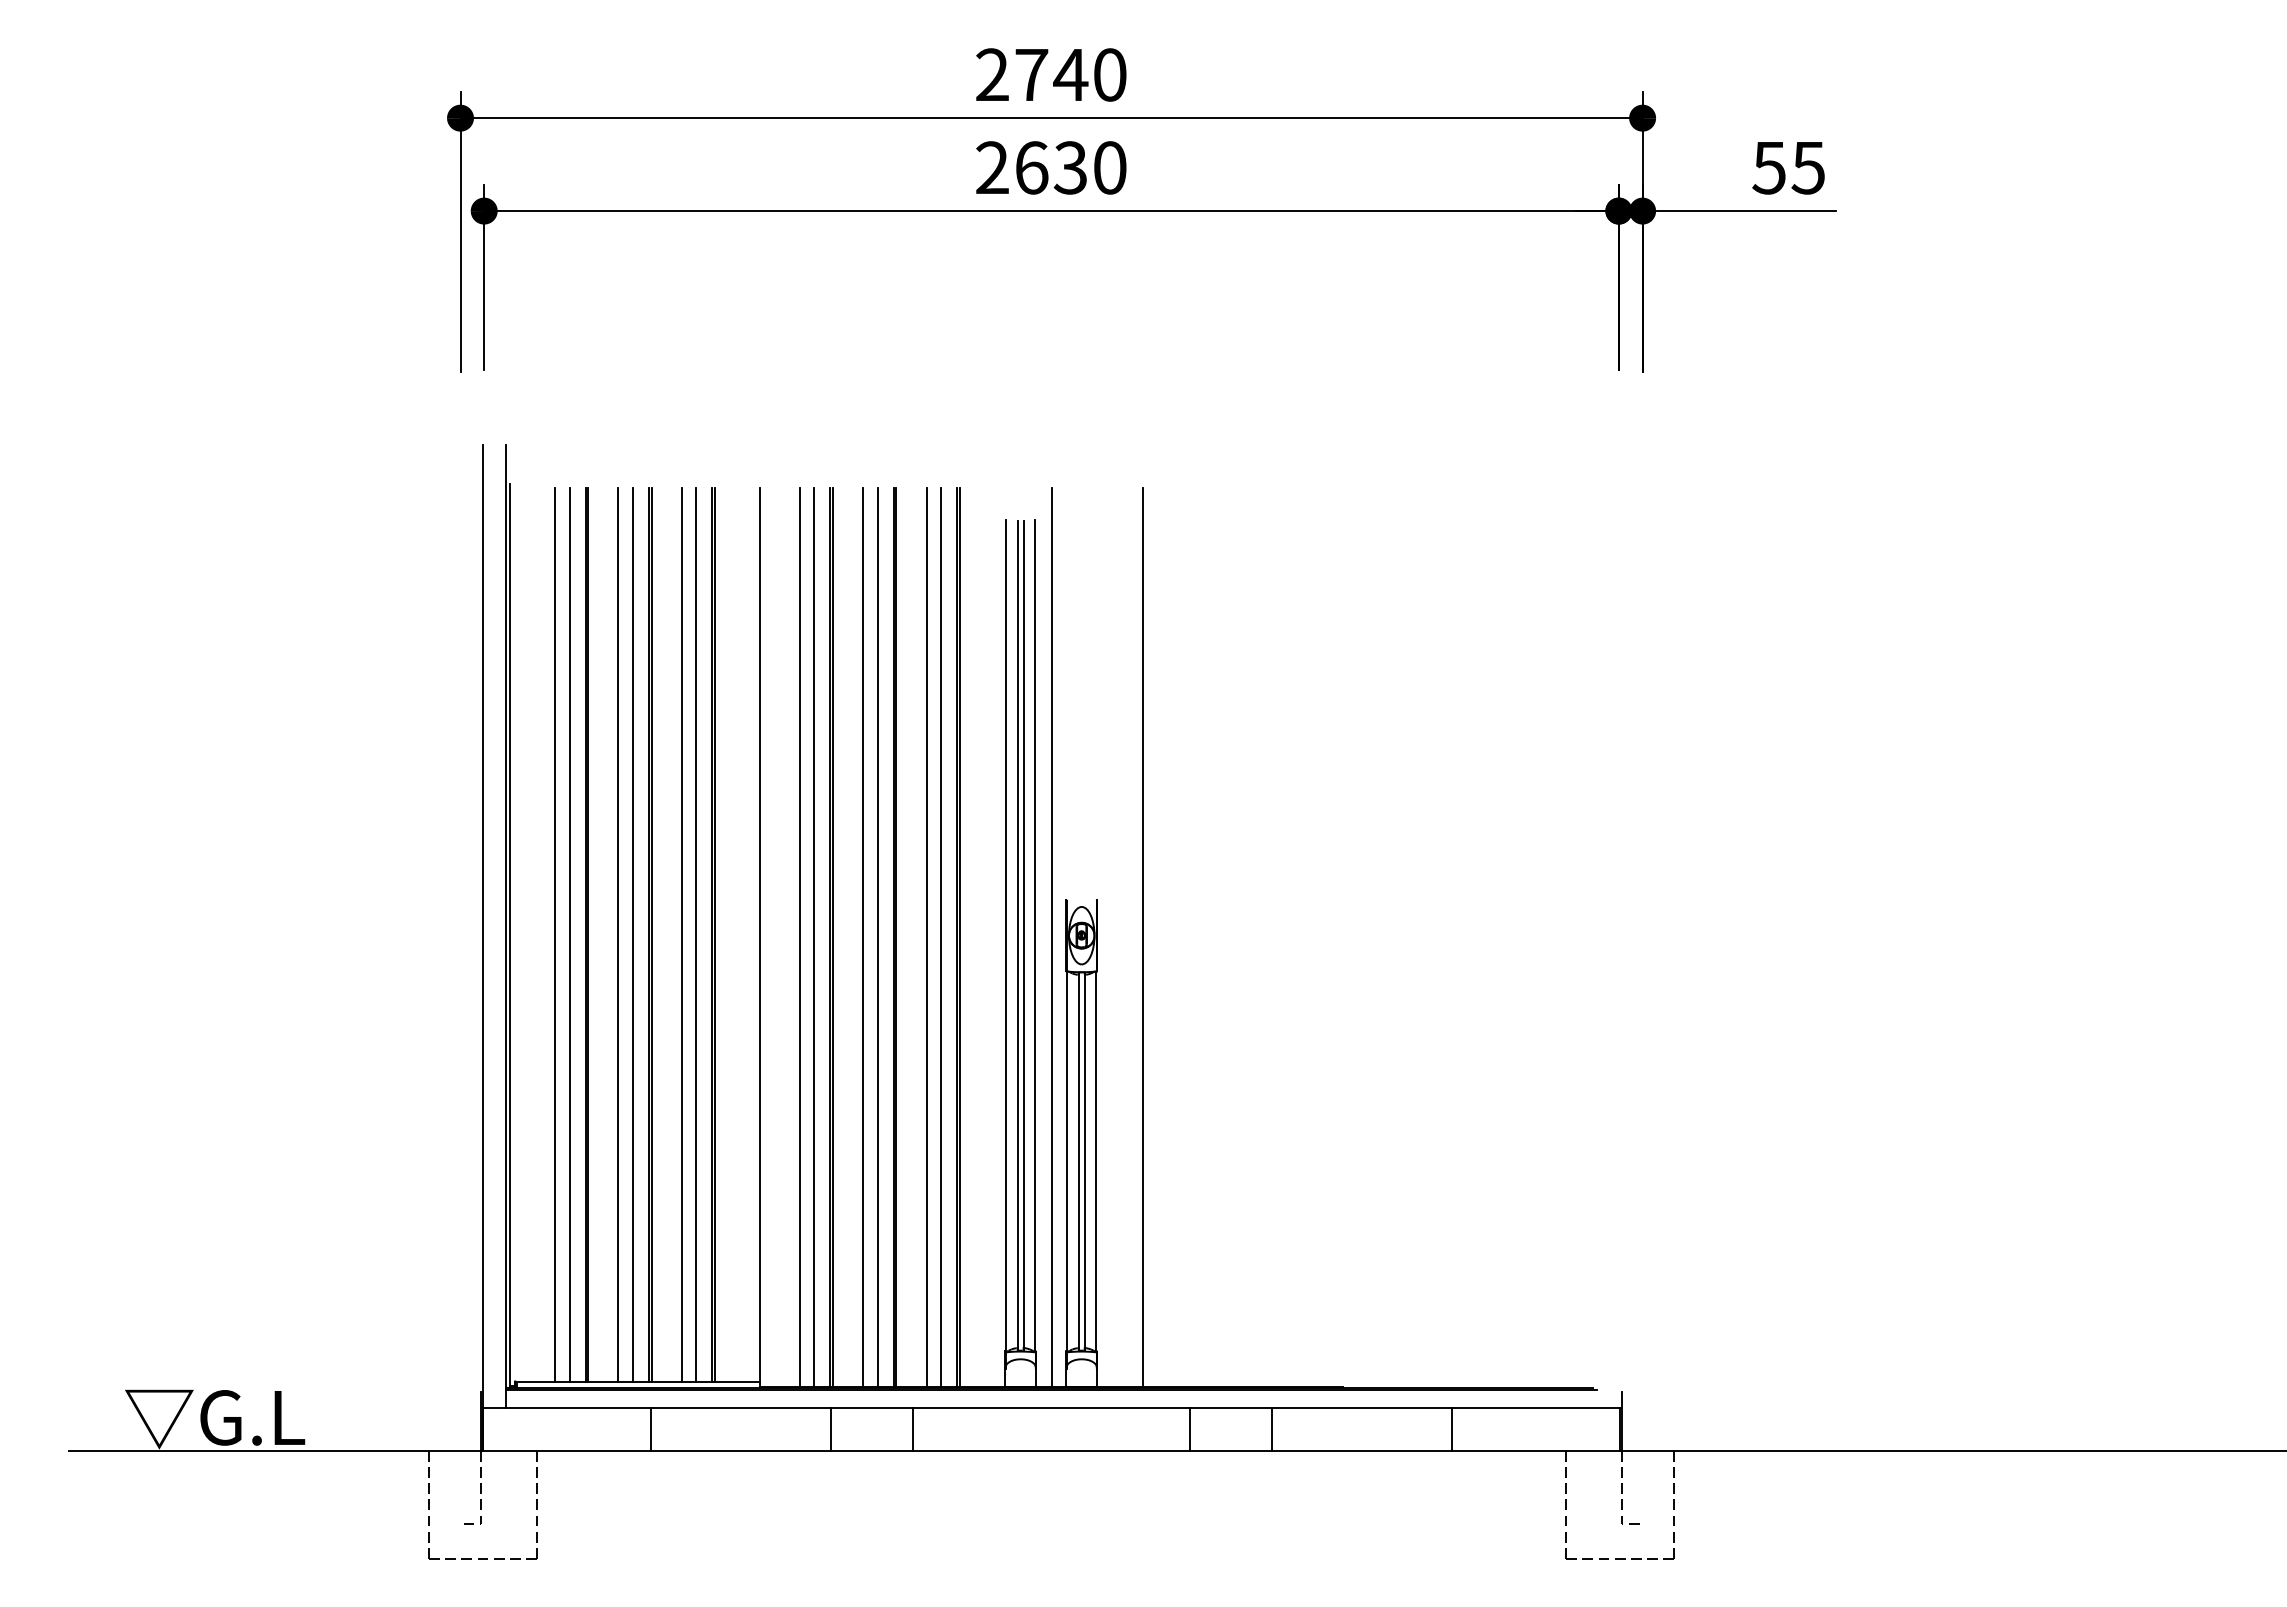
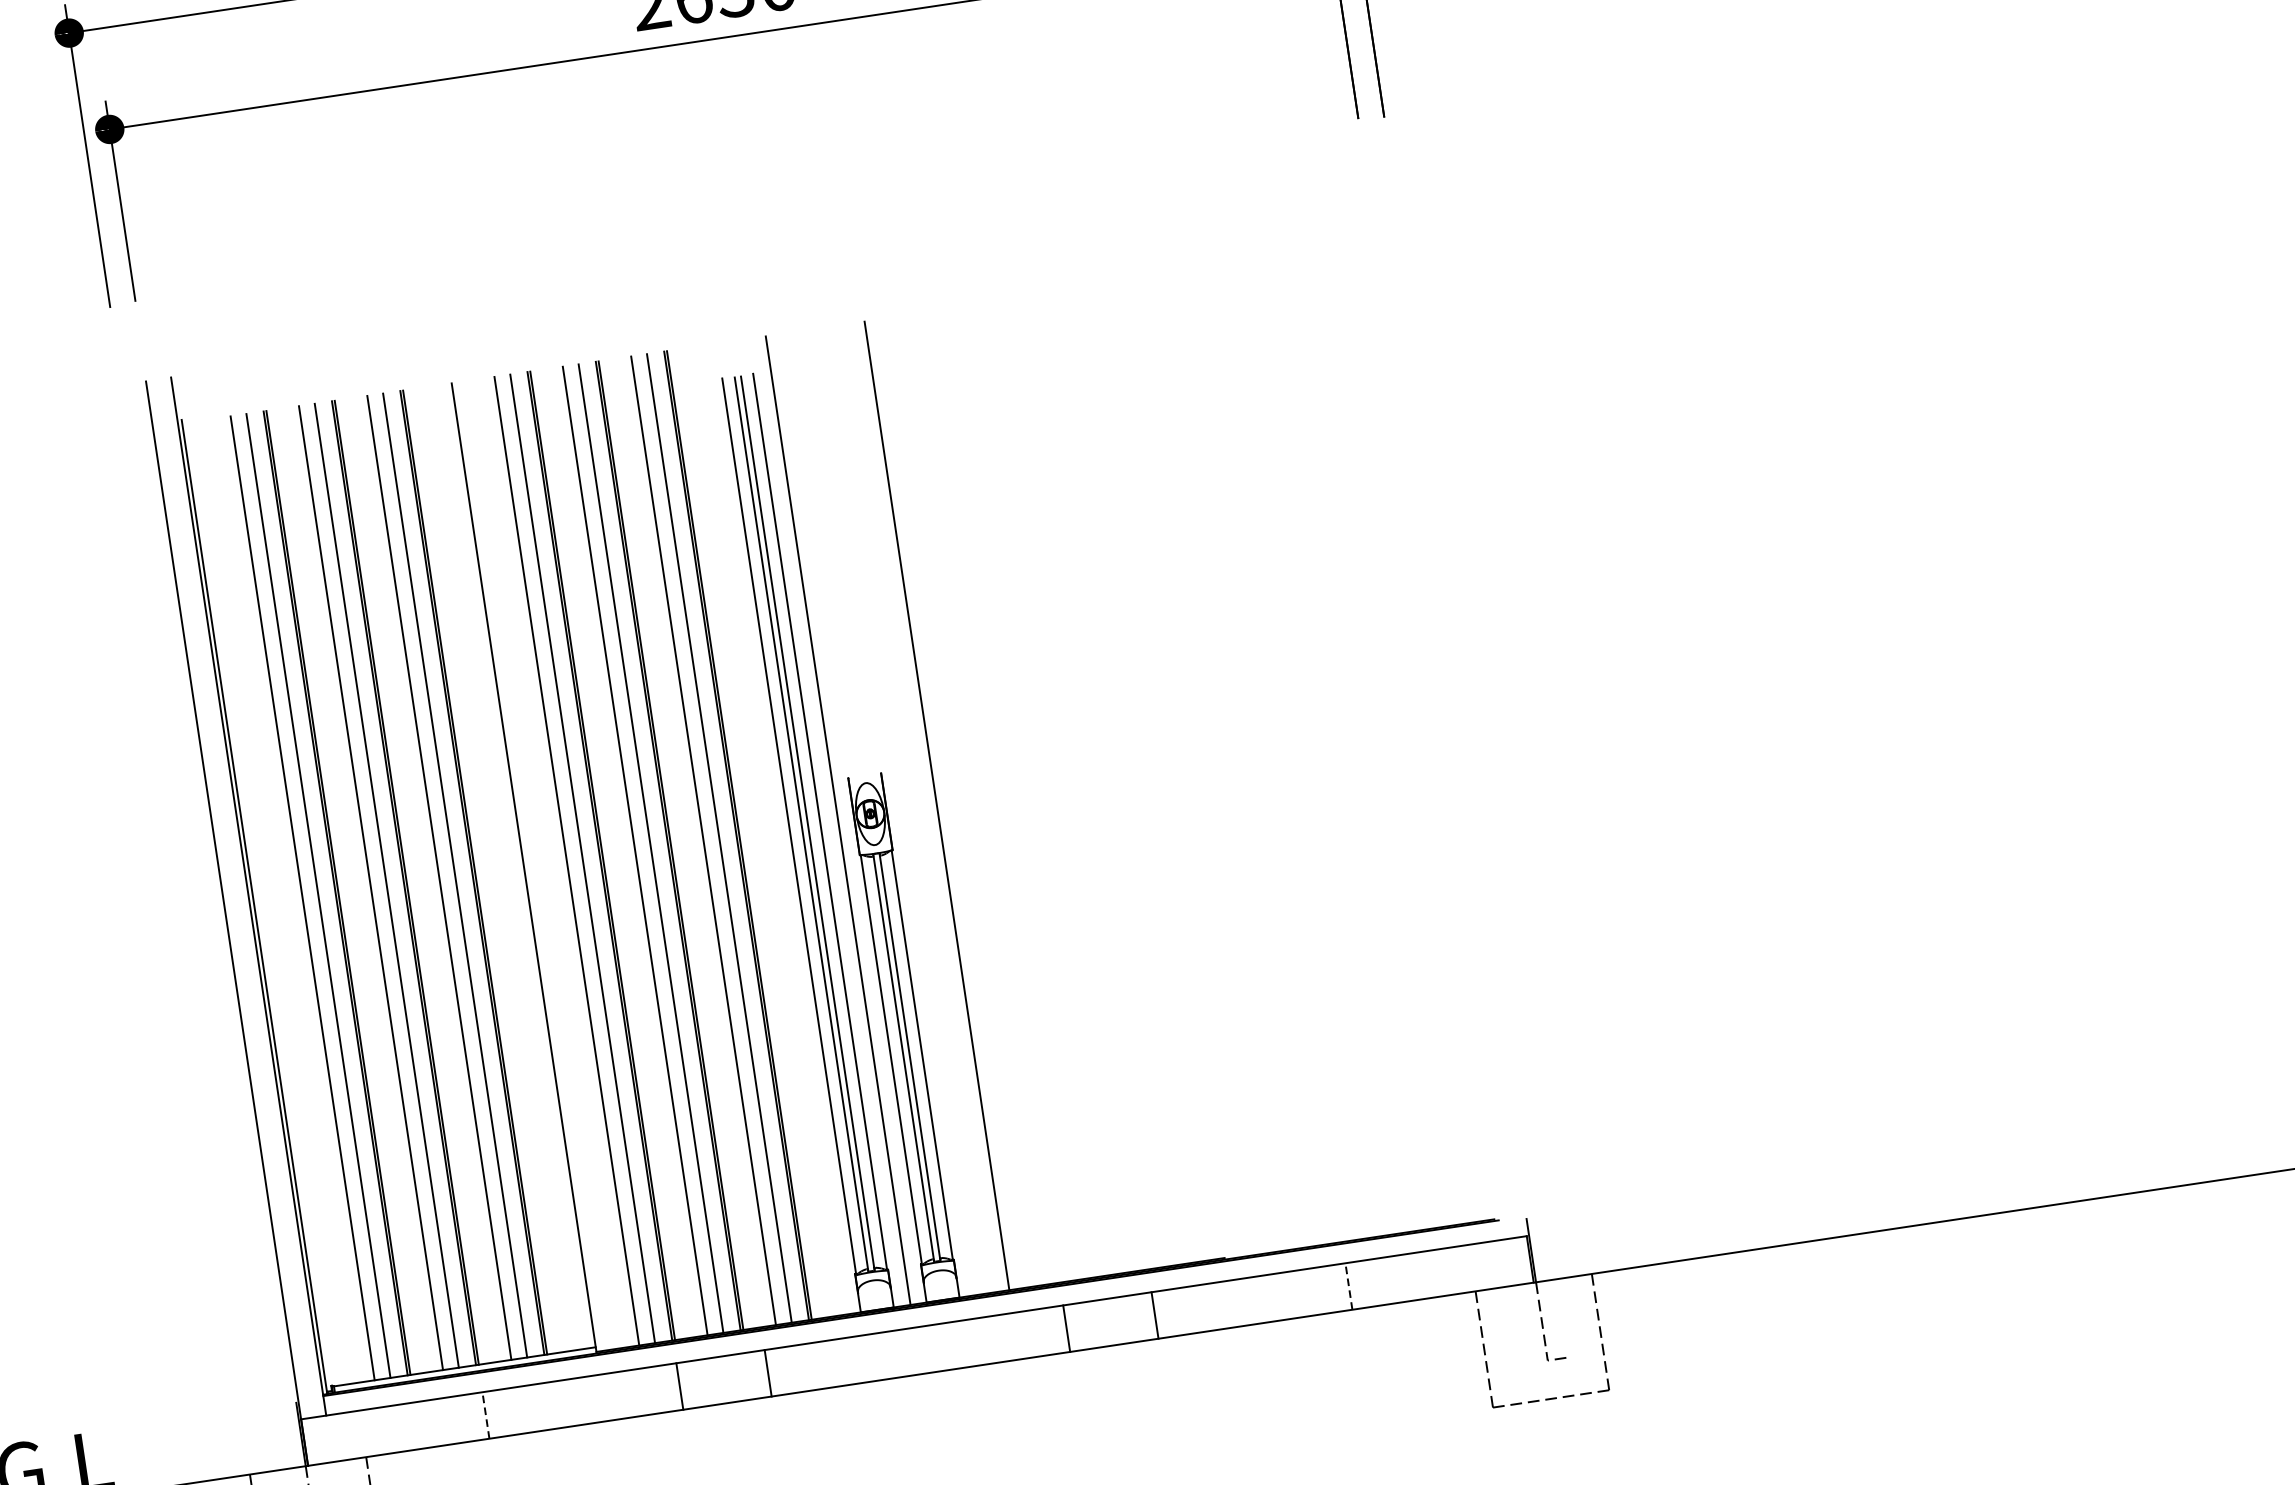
line: (651, 1429) -> (486, 1415), solid -> dashed
line: (1451, 1429) -> (1348, 1286), solid -> dashed

